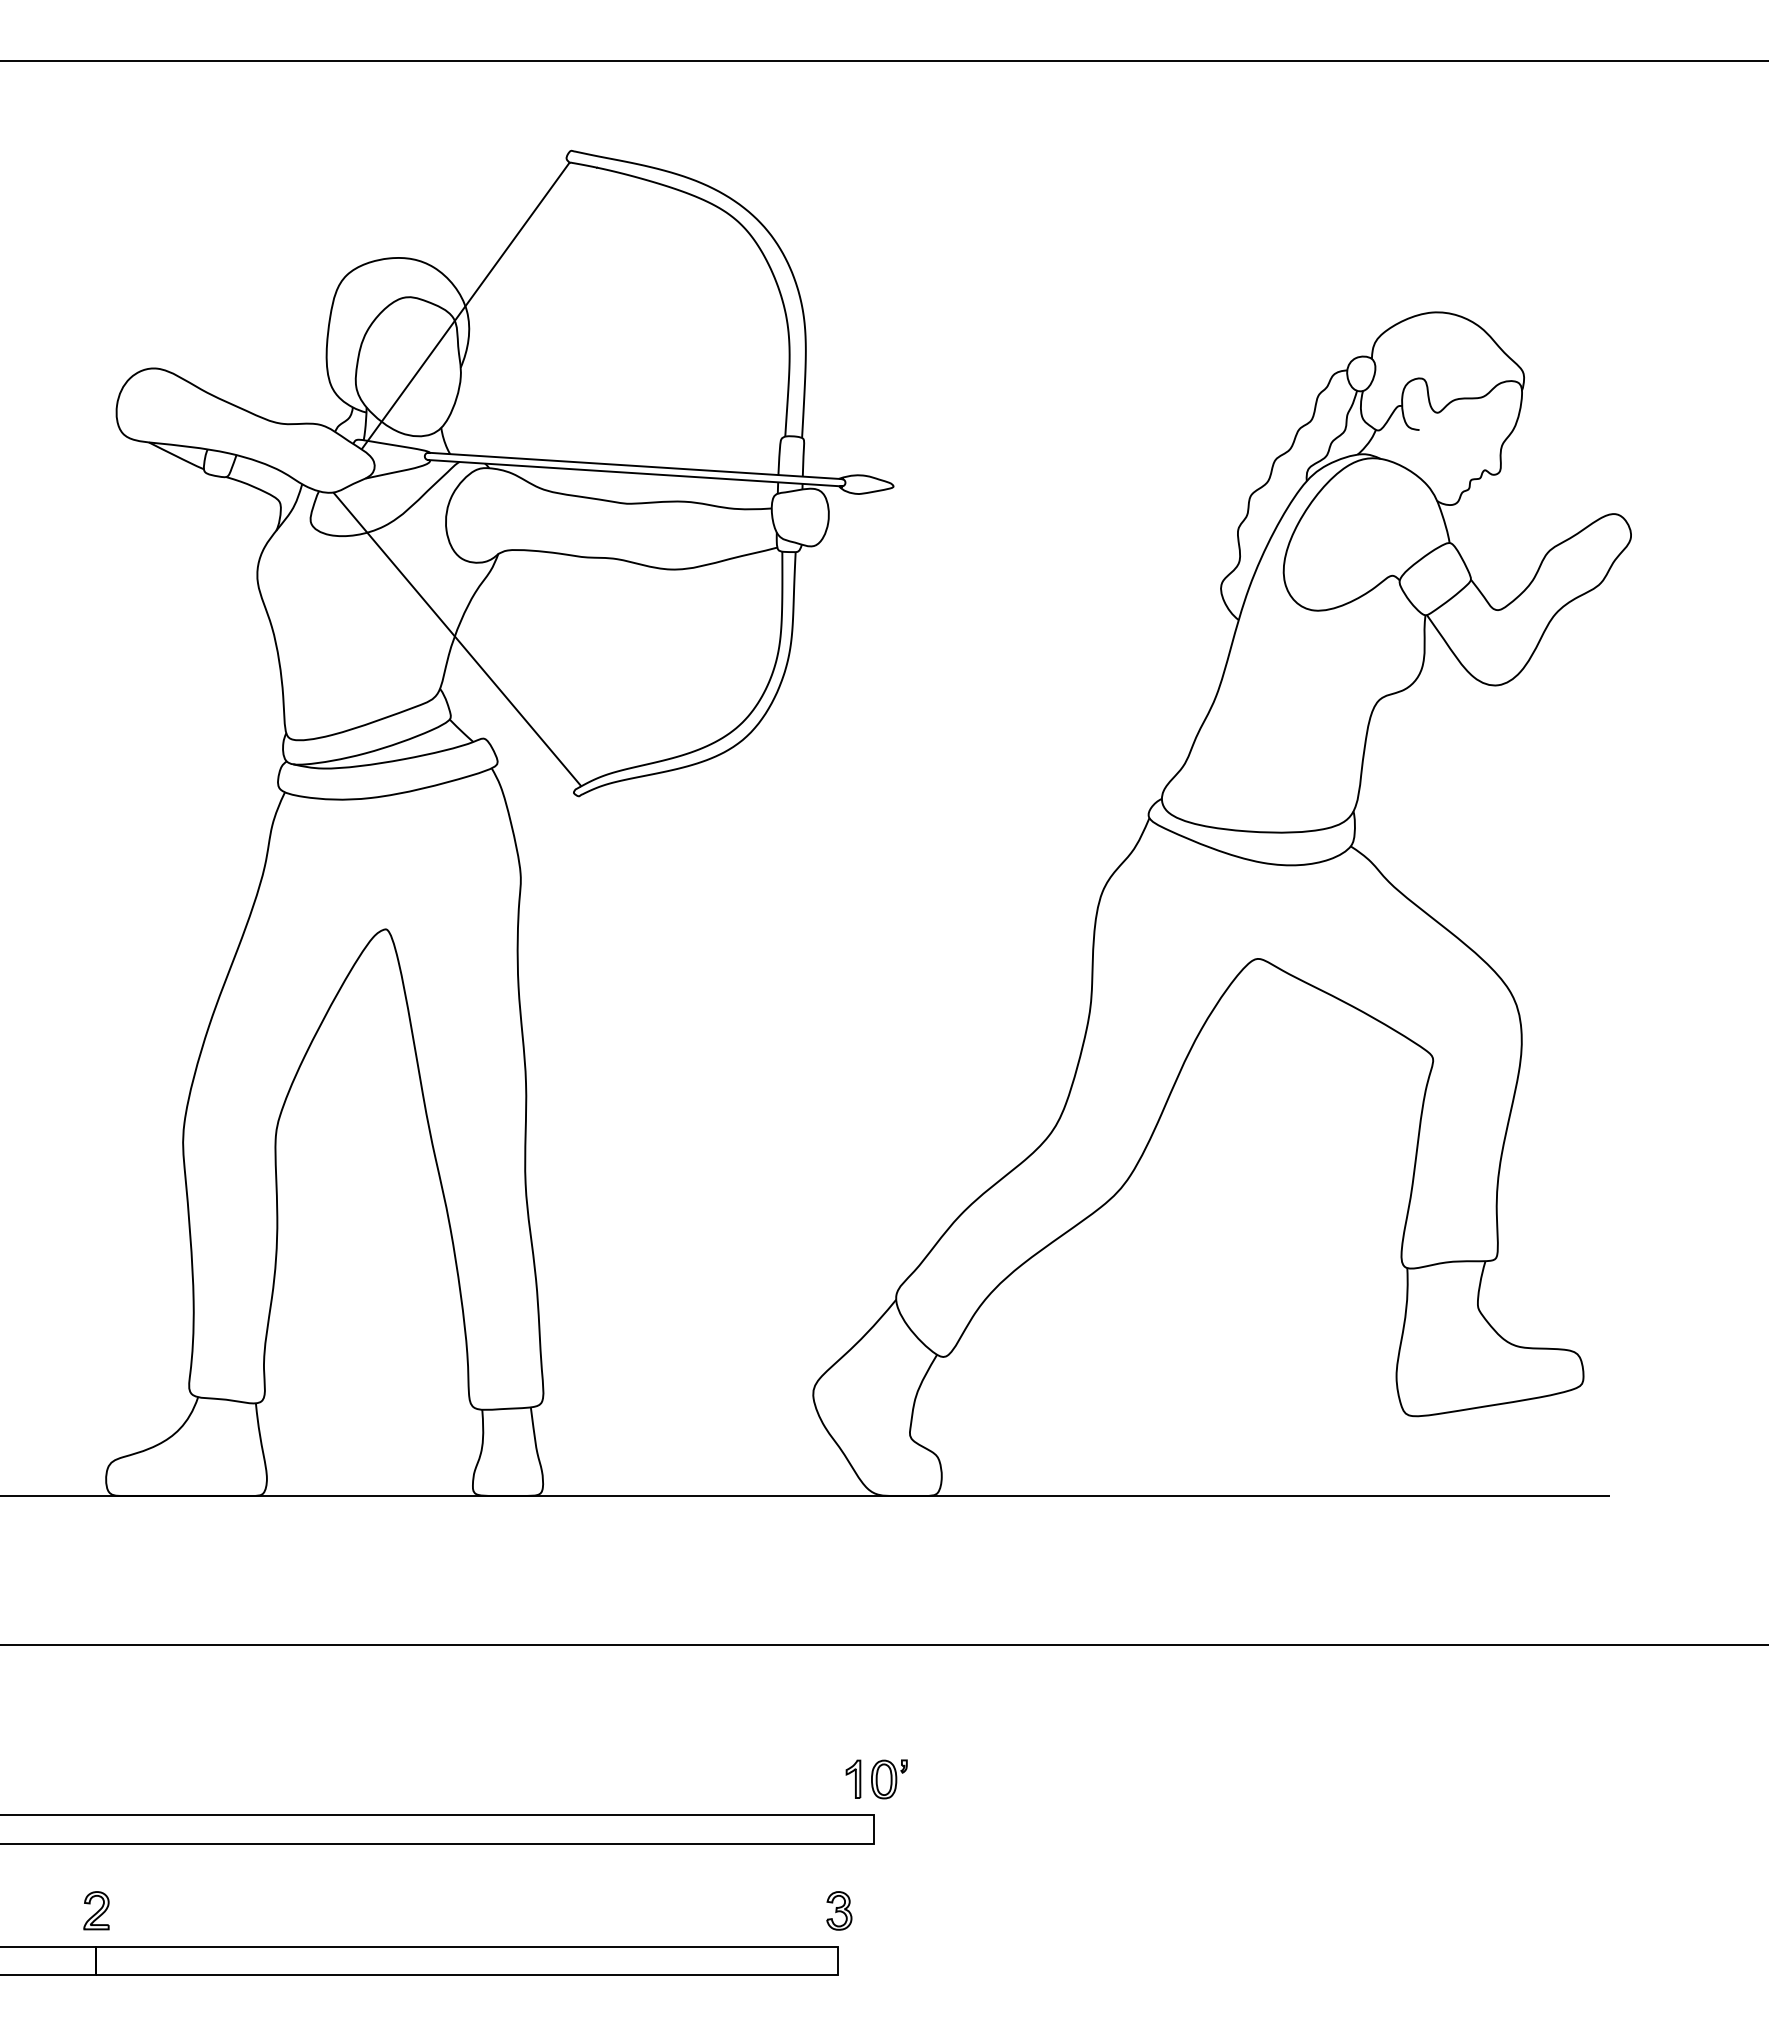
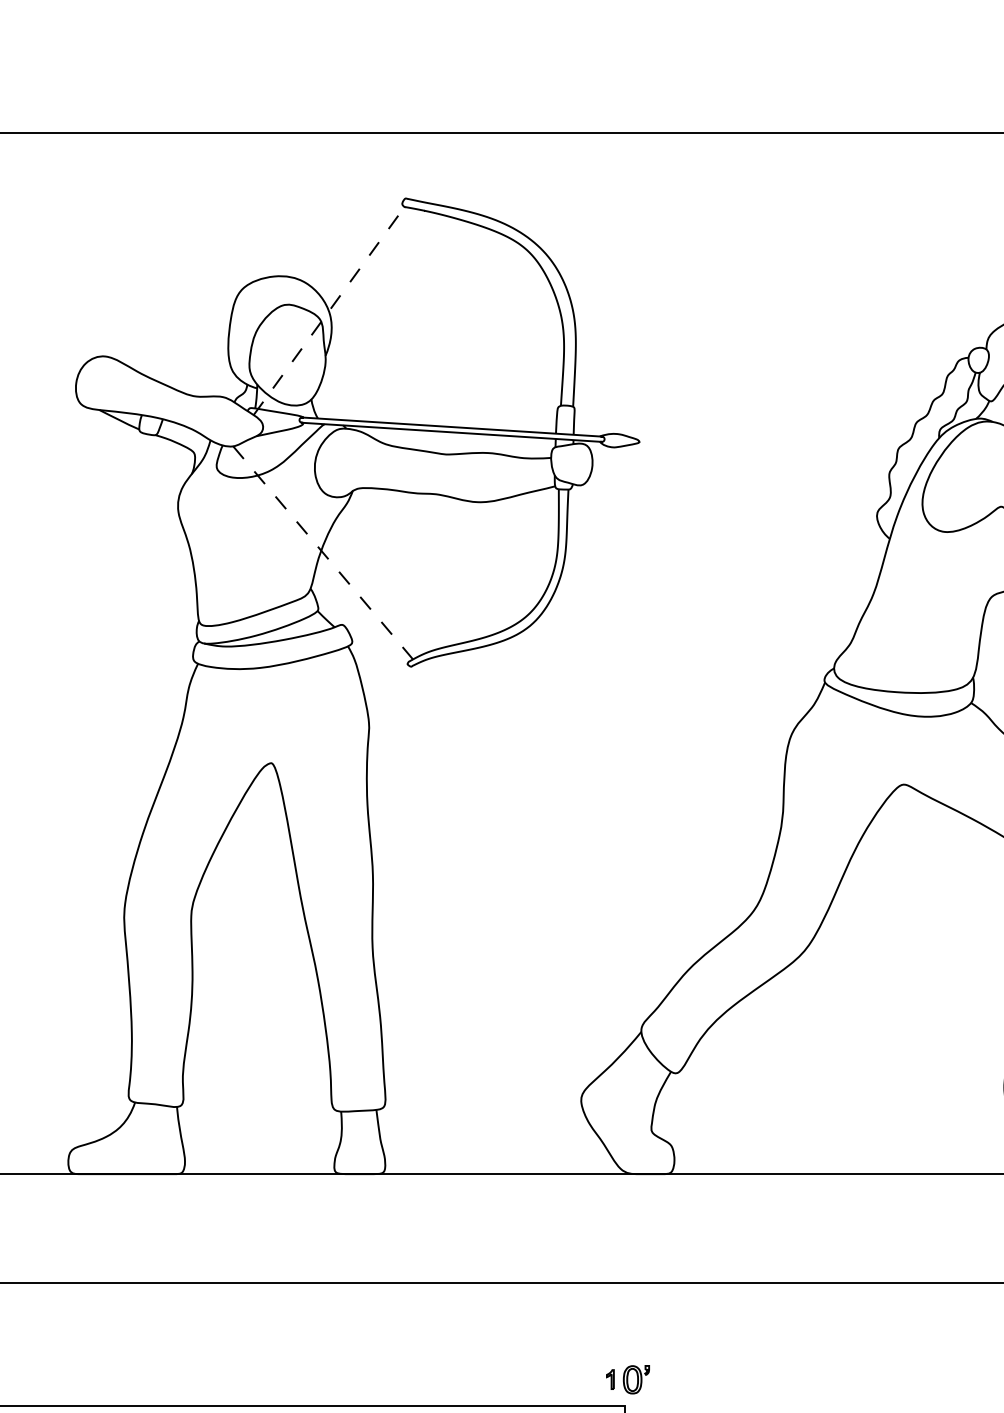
line: (466, 305) -> (329, 310), solid -> dashed
line: (457, 639) -> (323, 552), solid -> dashed
part: (853, 1778) -> (610, 1379), size x0.7

